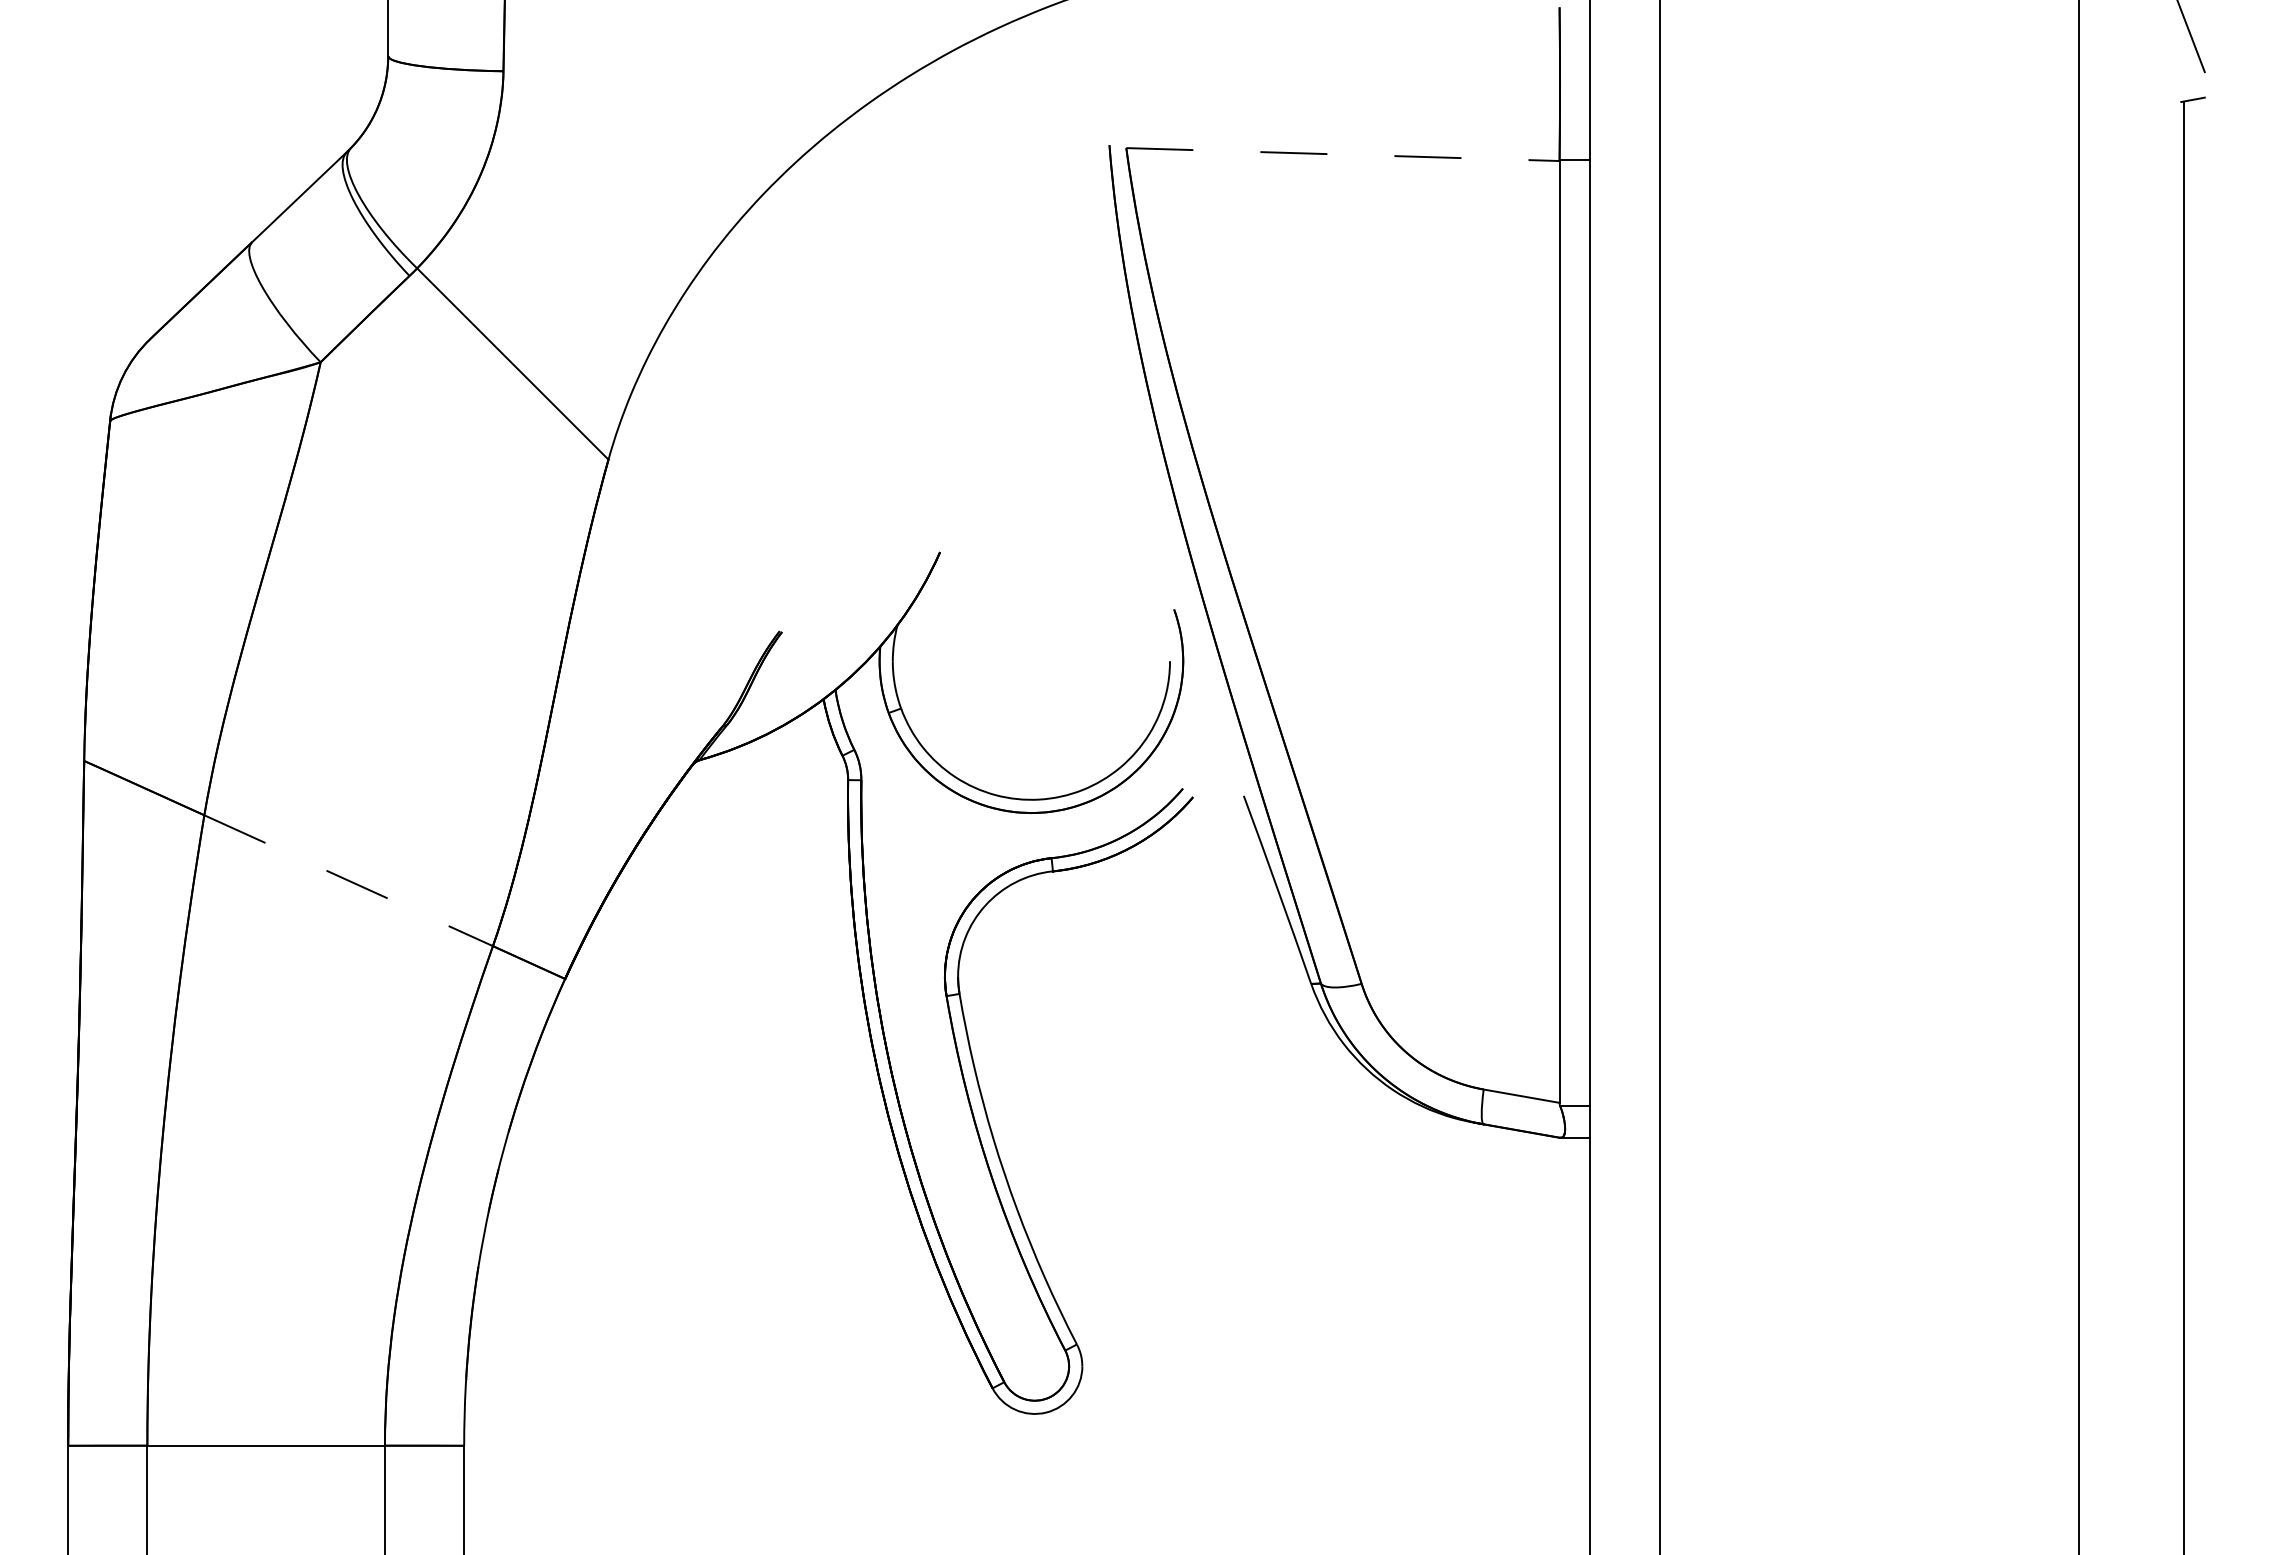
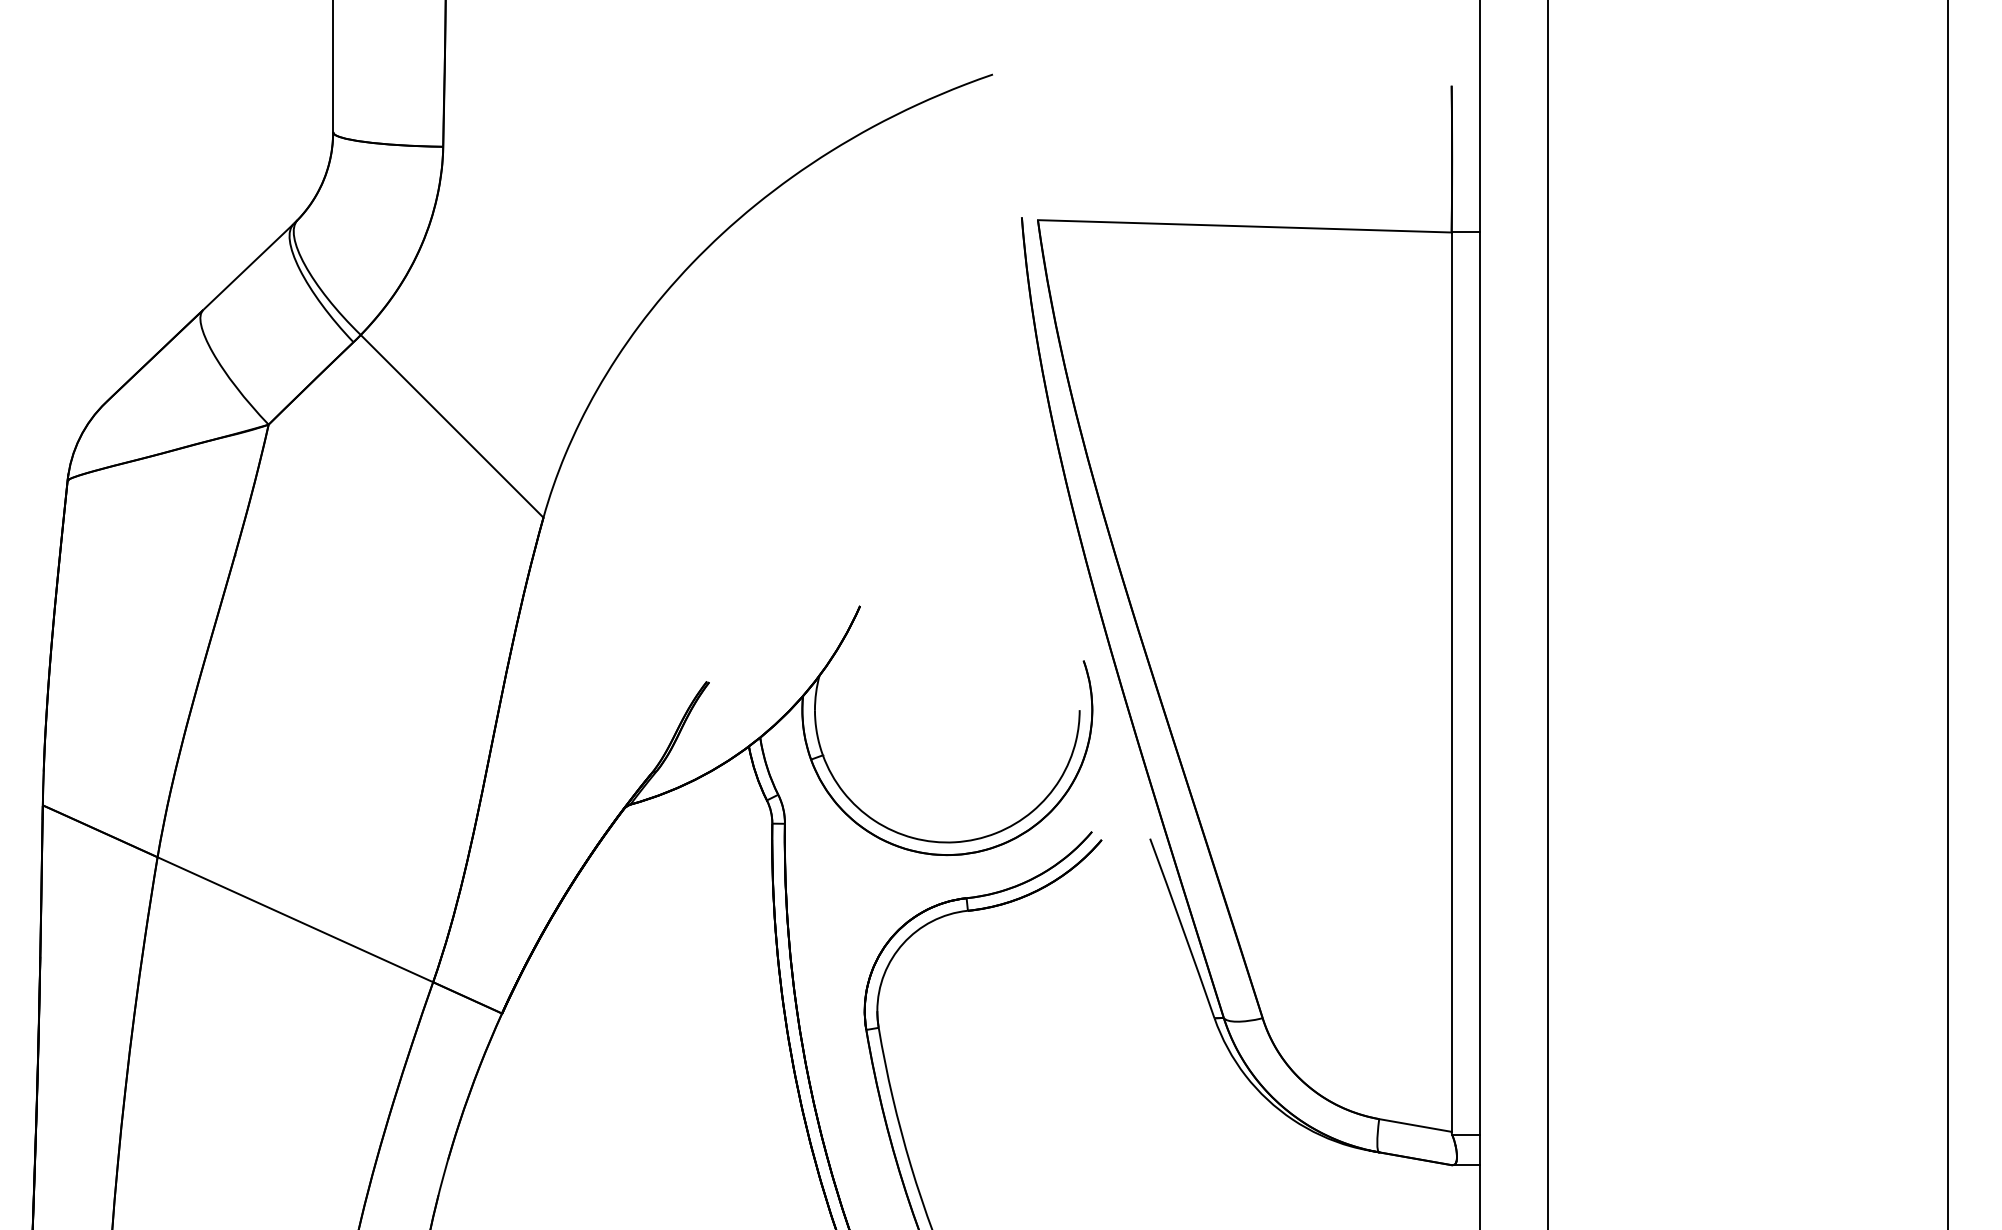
line: (1342, 154) -> (1244, 226), dashed -> solid
line: (349, 880) -> (296, 919), dashed -> solid

